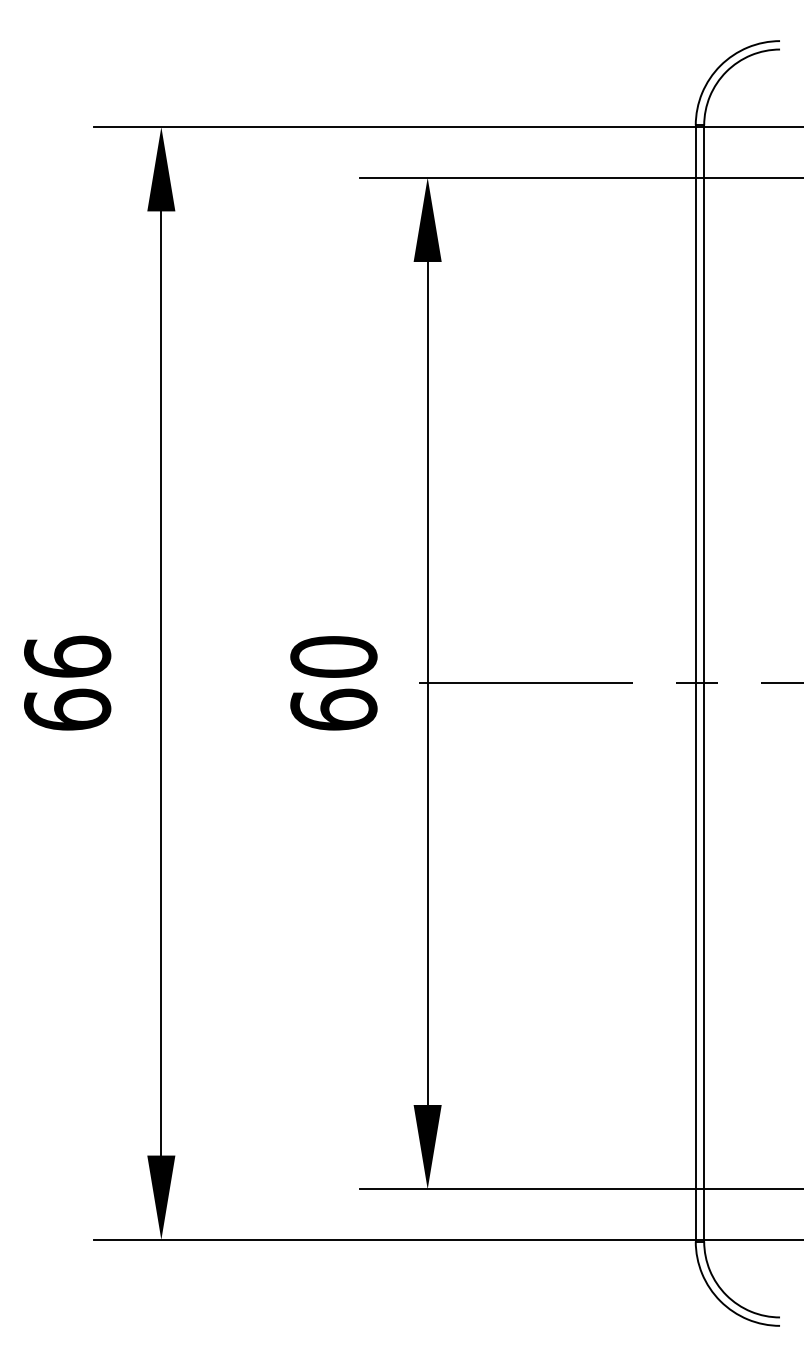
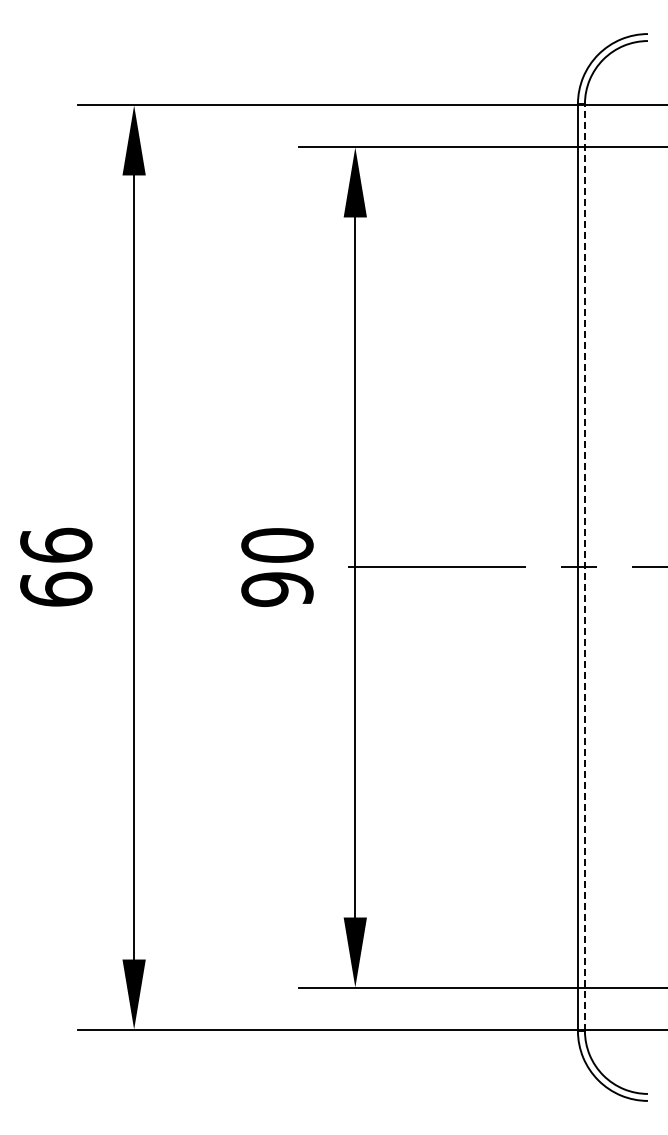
line: (703, 683) -> (584, 567), solid -> dashed
text: (333, 708) -> (277, 588), 60 -> 90

